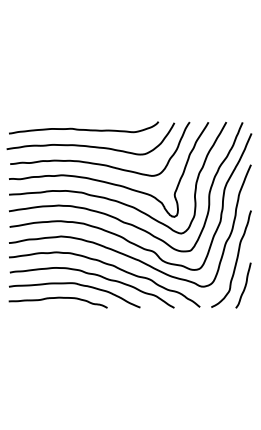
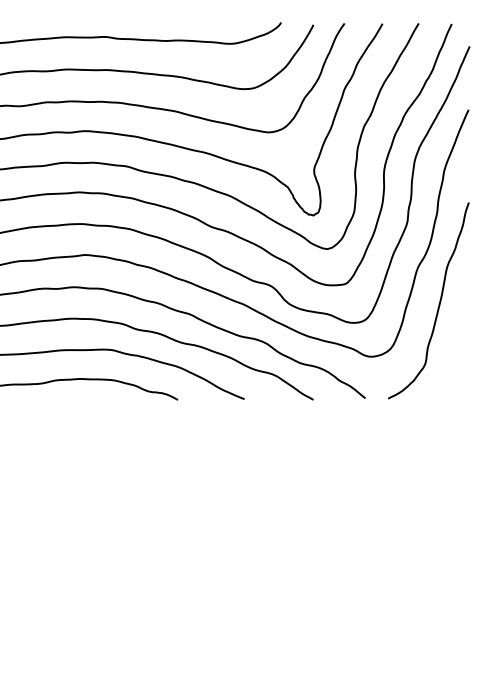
curve: (244, 285) -> (455, 354), removed

